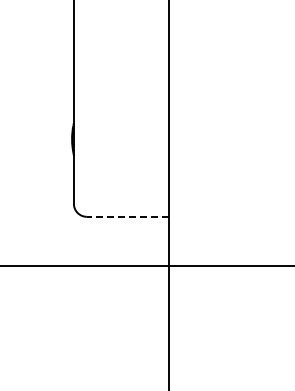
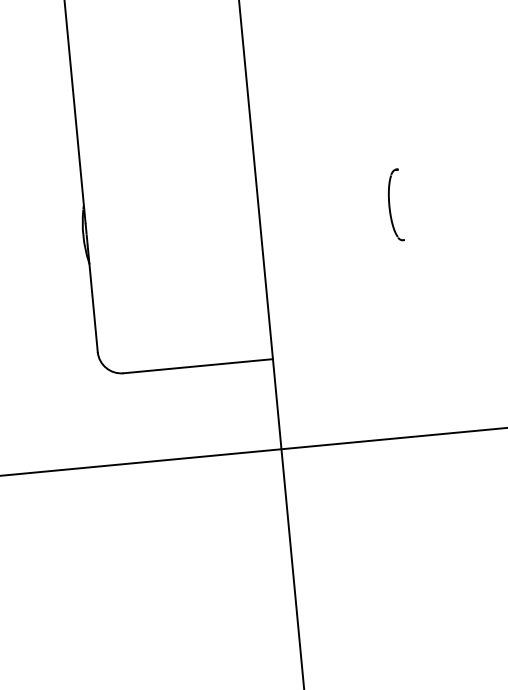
part: (243, 139) -> (394, 205), added
line: (127, 216) -> (197, 365), dashed -> solid

